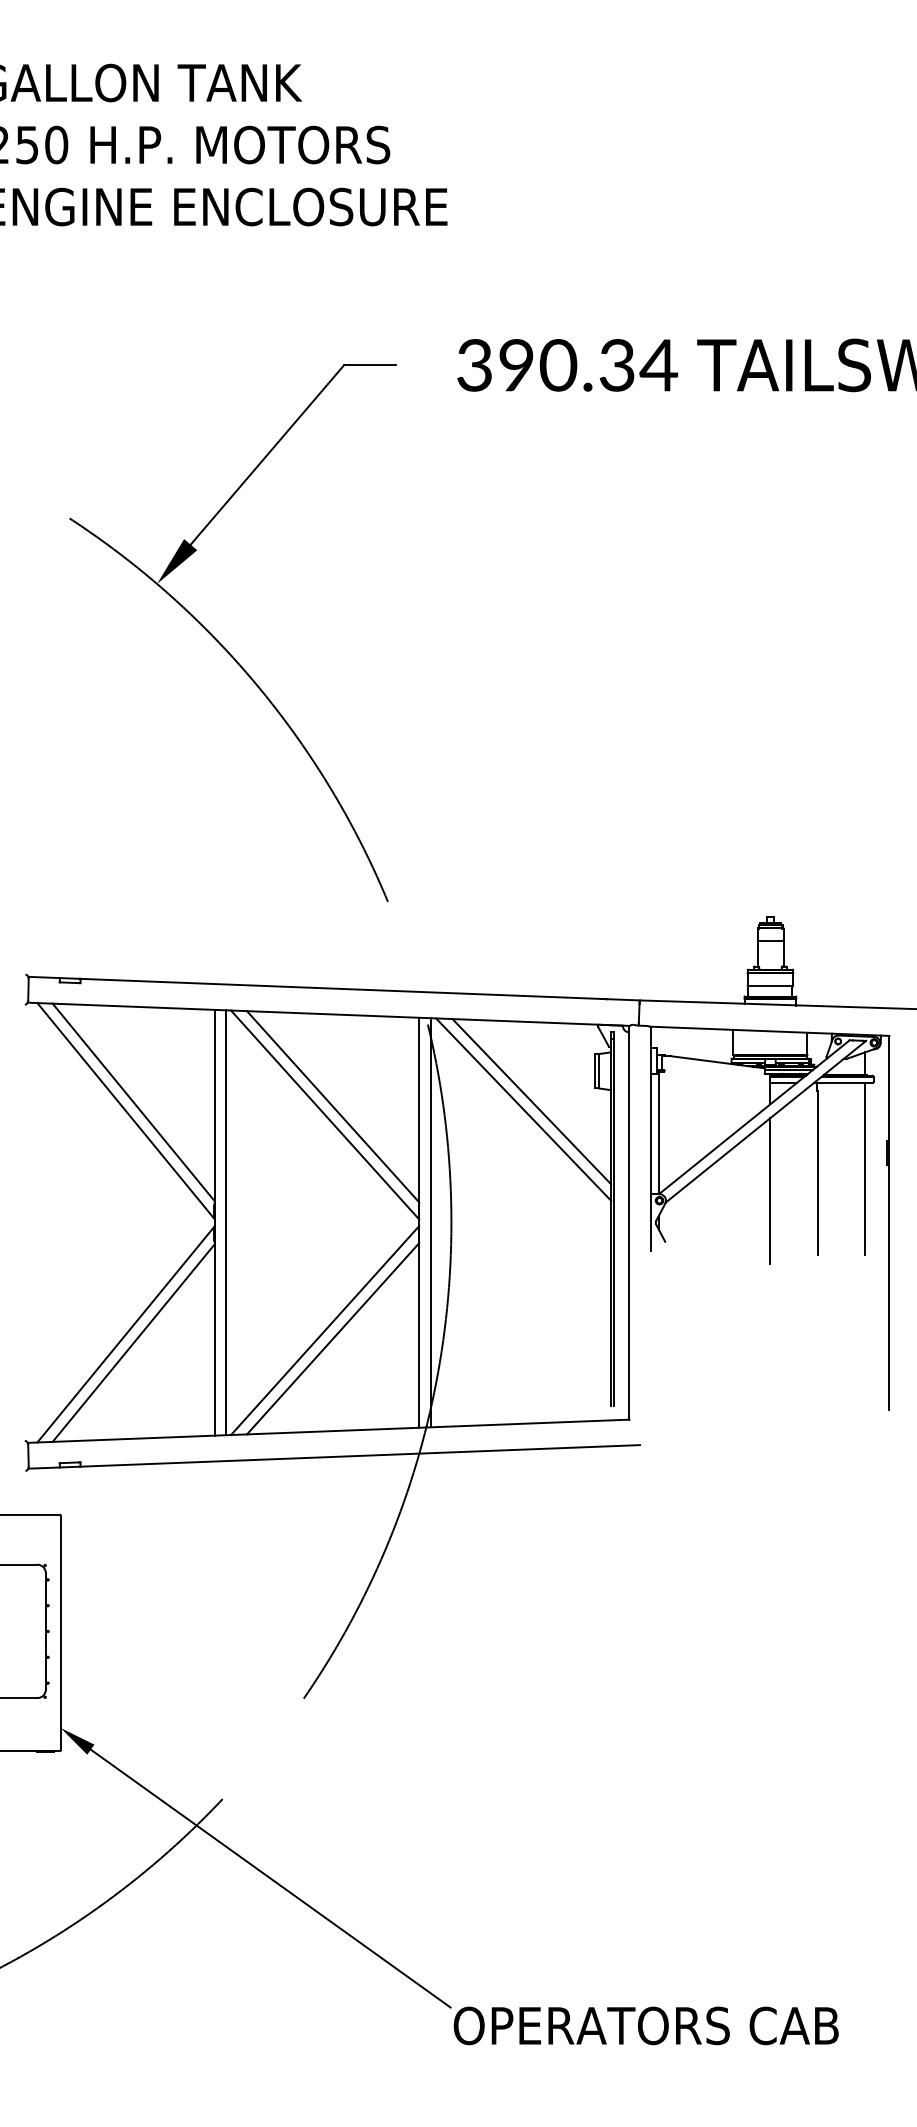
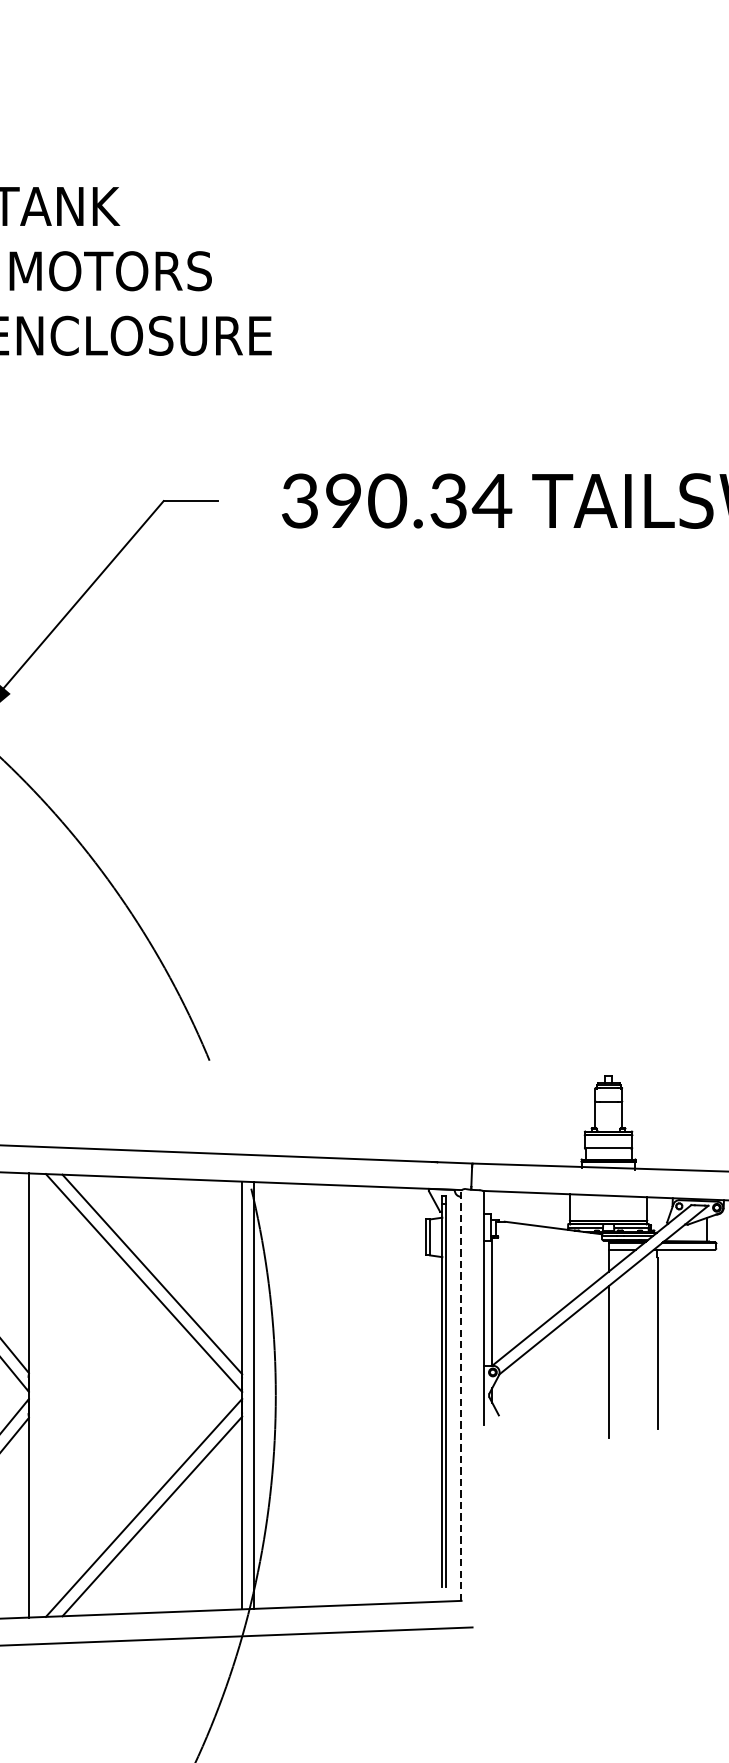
line: (531, 1101) -> (359, 1268), removed
line: (523, 1109) -> (351, 1277), removed
line: (865, 1168) -> (707, 1338), removed
line: (226, 1222) -> (41, 1395), removed
line: (629, 1222) -> (461, 1395), solid -> dashed

